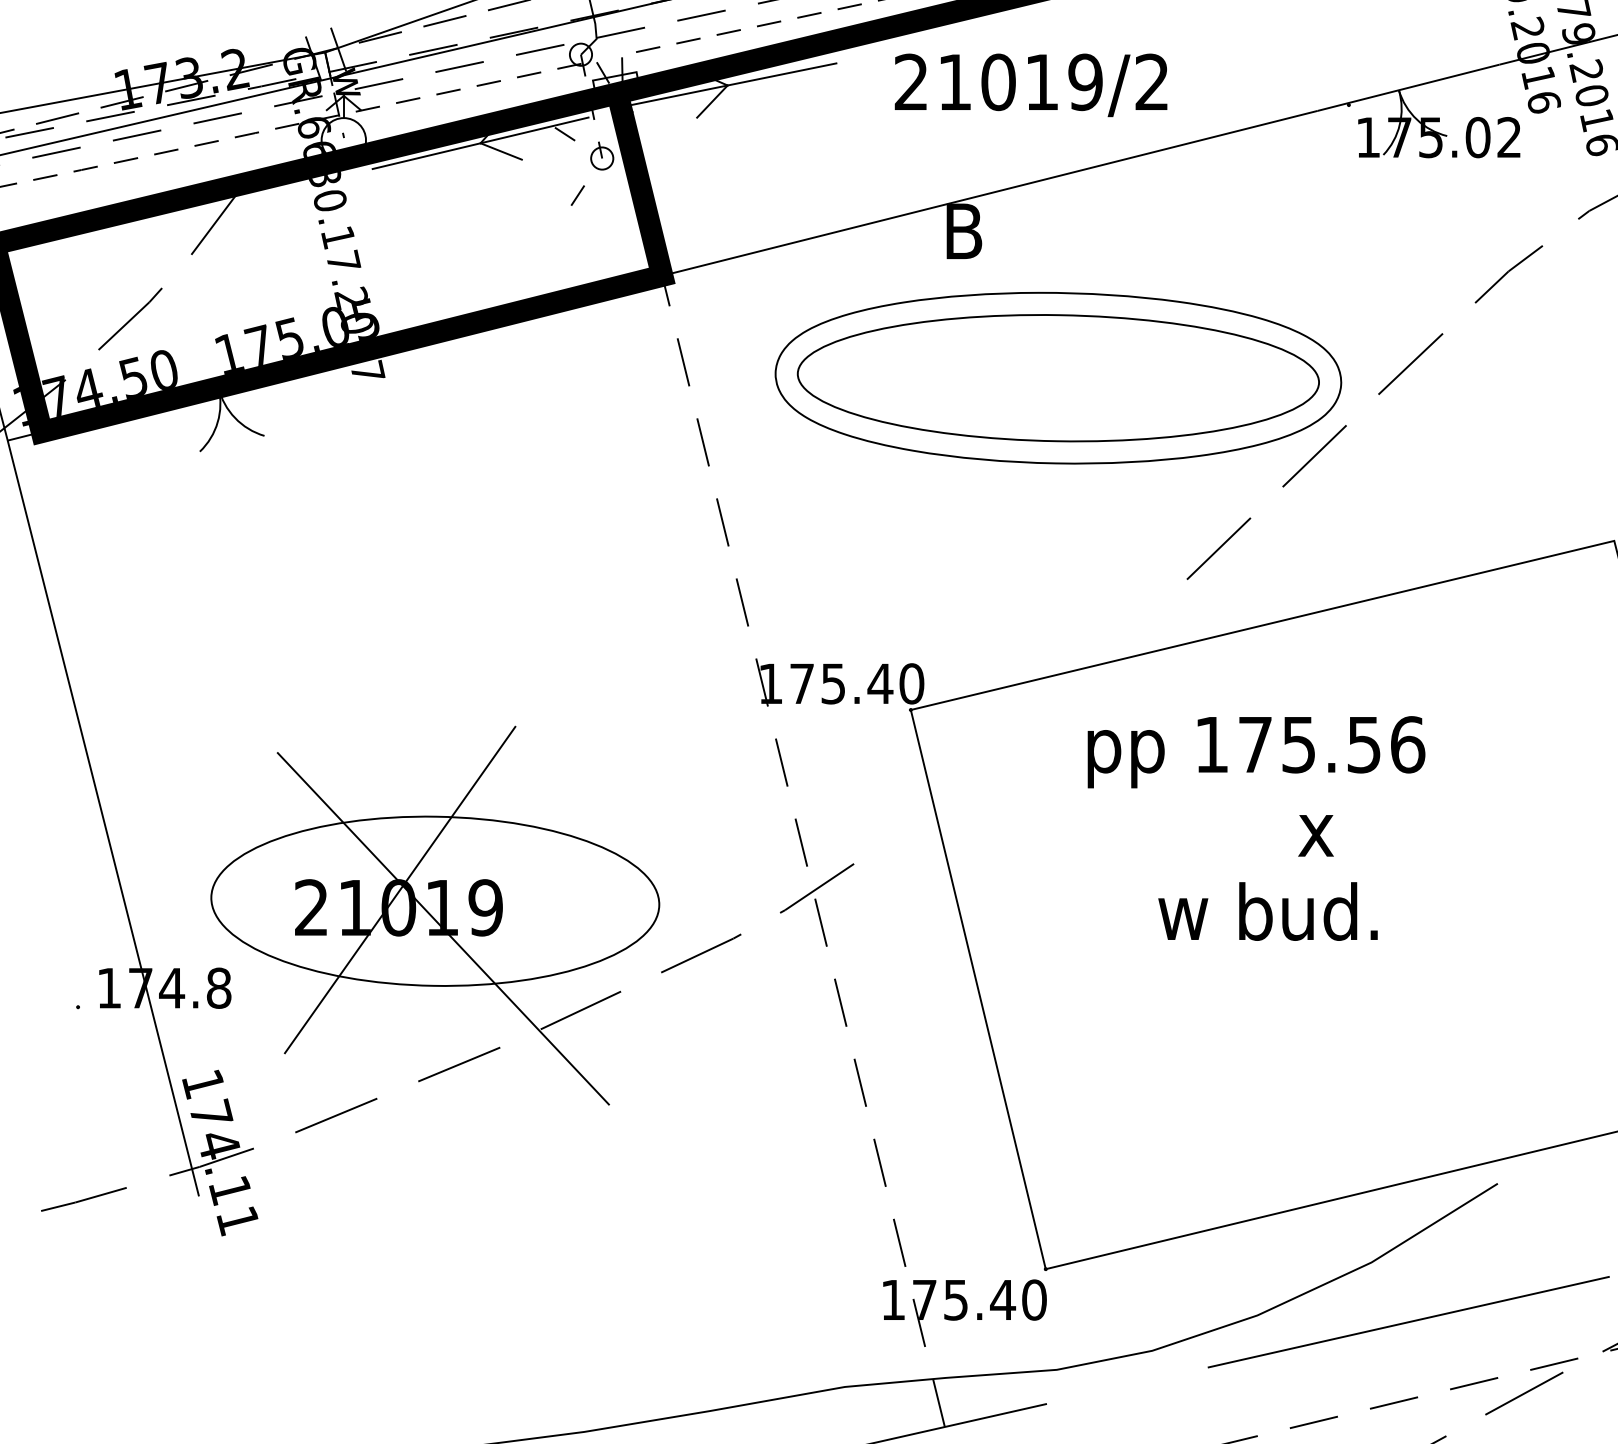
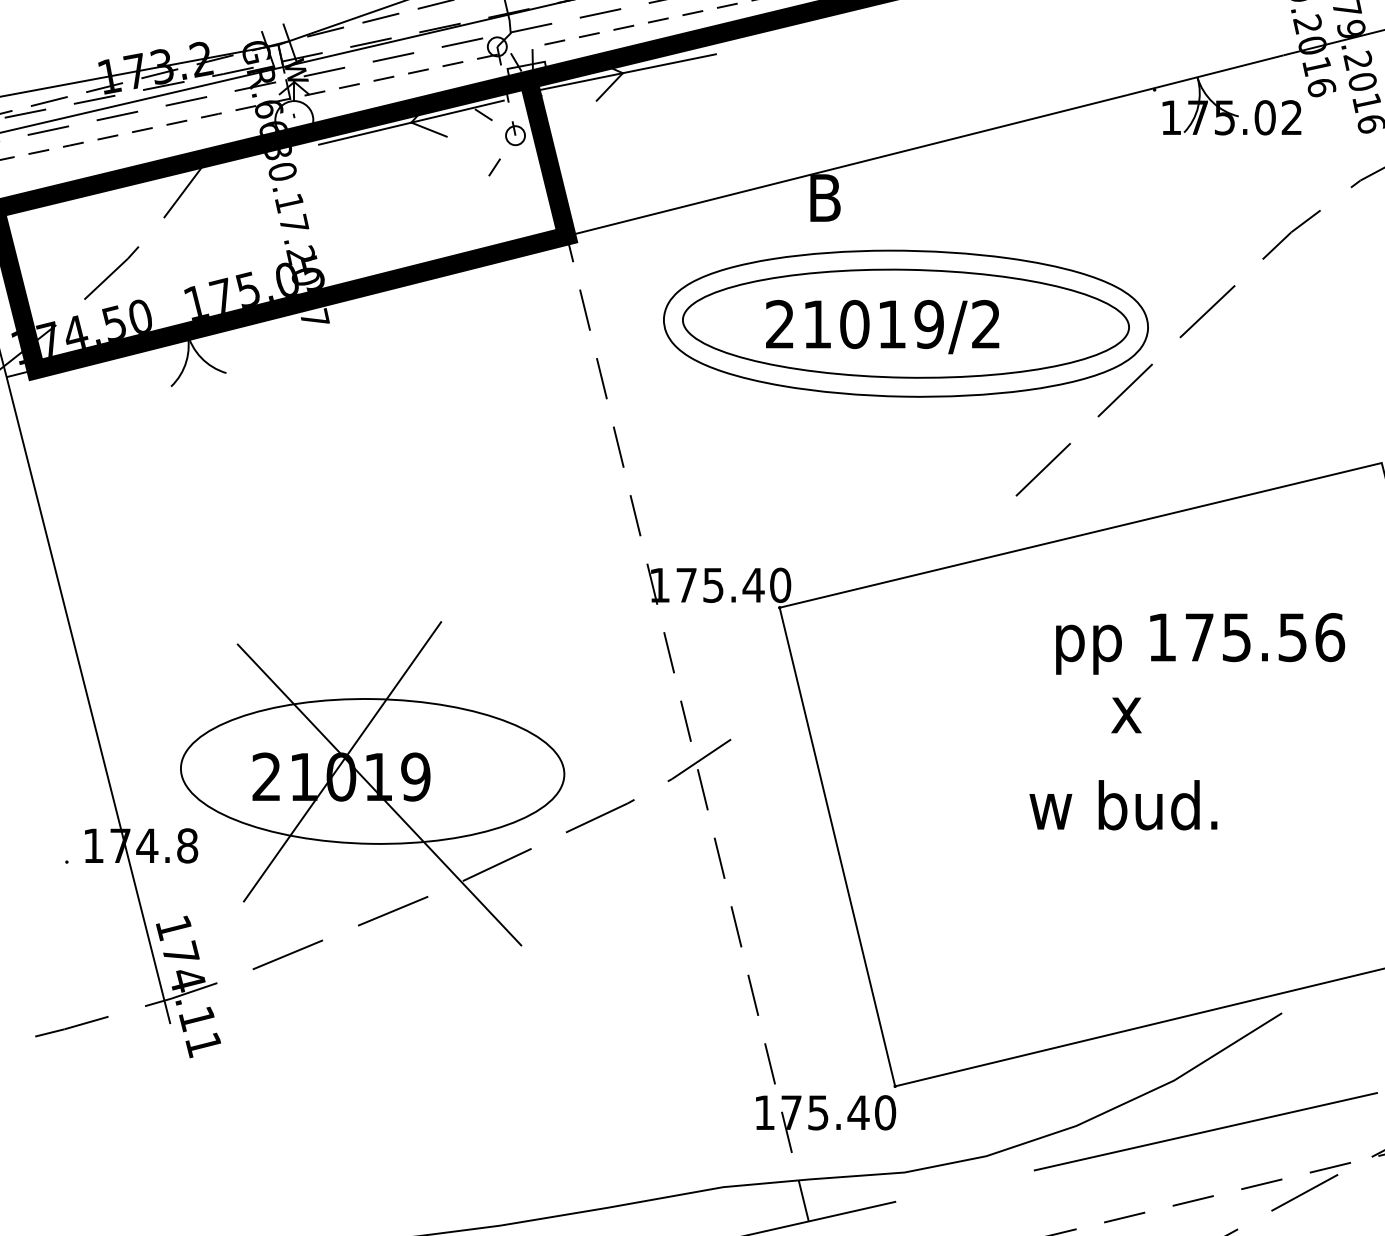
text: (1030, 85) -> (882, 327), moved
text: (1256, 751) -> (1200, 643), moved
text: (1268, 911) -> (1123, 805), moved

